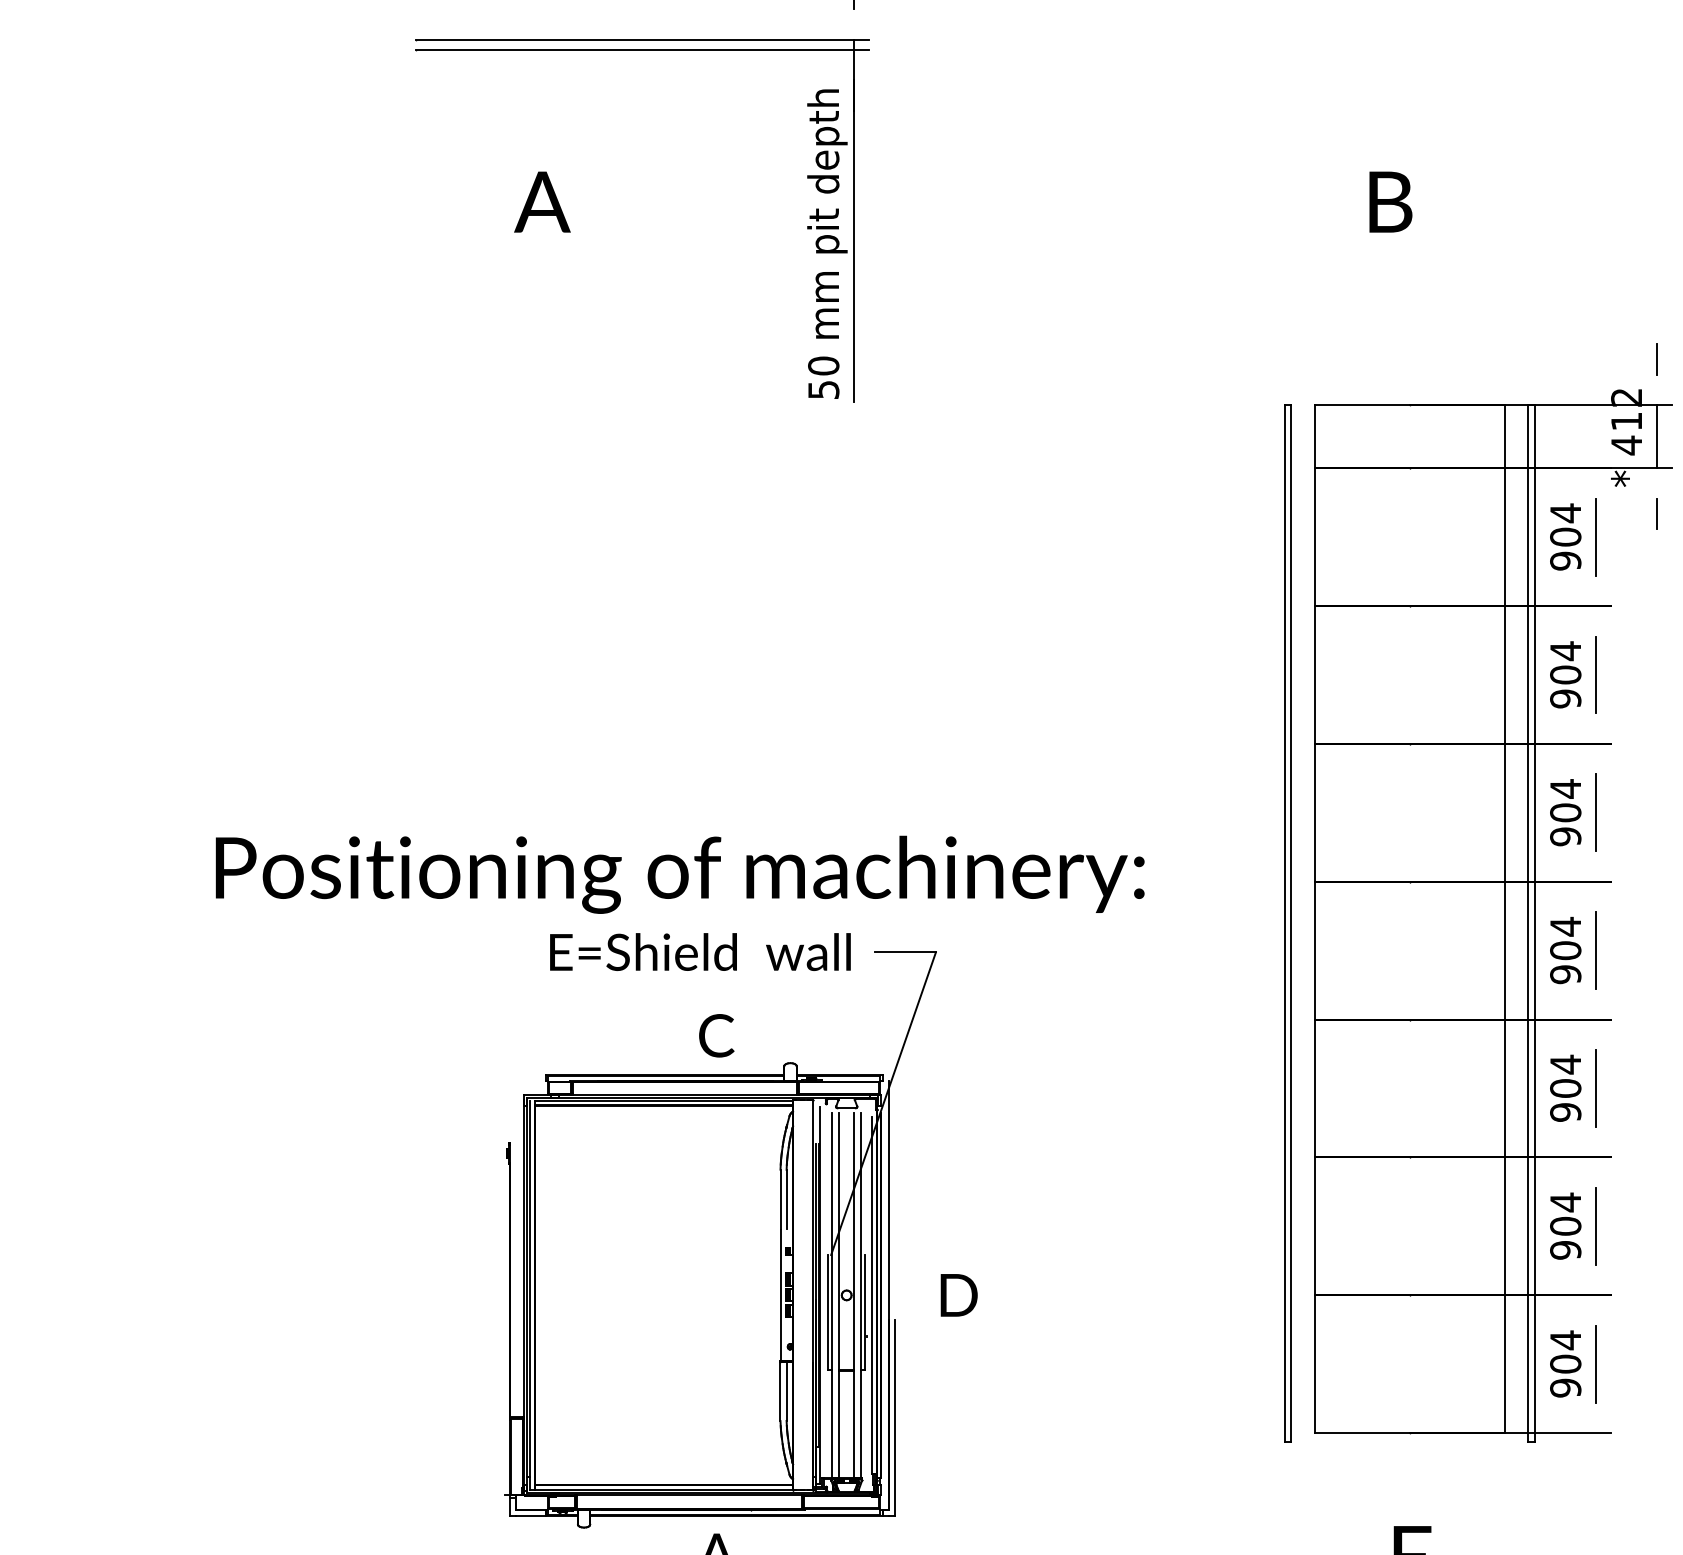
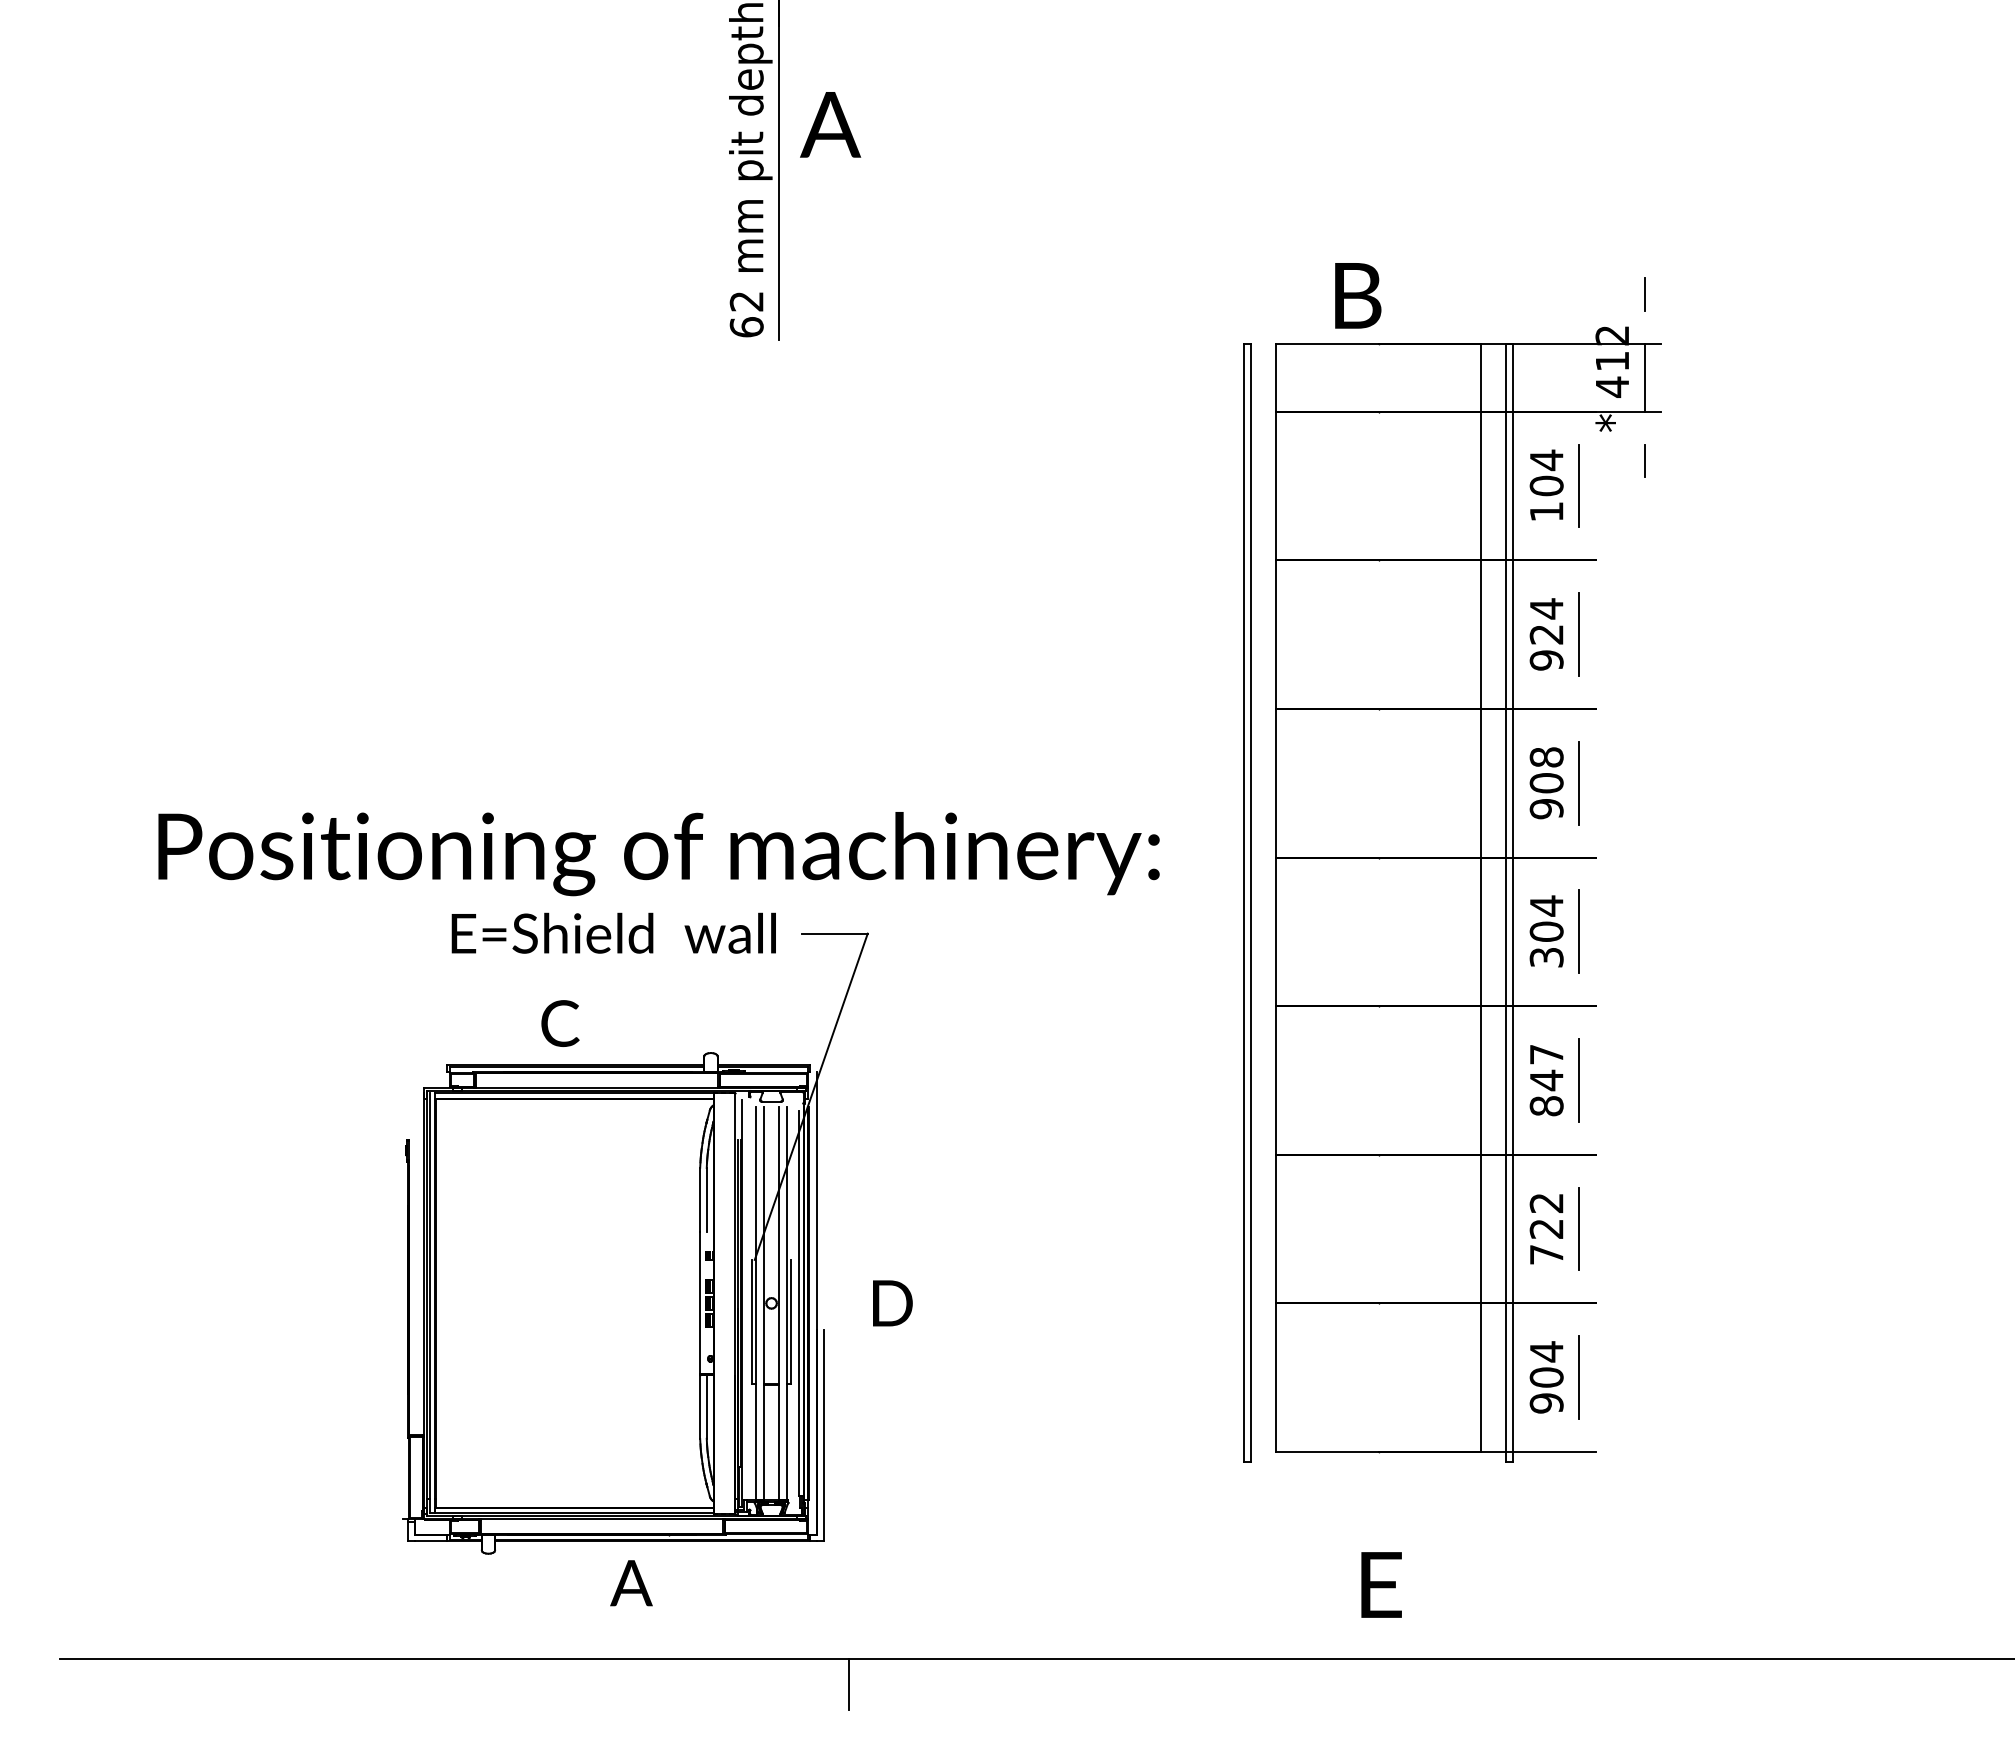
text: (542, 201) -> (830, 124), moved
text: (1391, 201) -> (1358, 295), moved
text: (823, 378) -> (746, 314), 50 -> 62
text: (1565, 560) -> (1546, 511), 904 -> 104
text: (1565, 674) -> (1546, 634), 904 -> 924
text: (1565, 789) -> (1546, 757), 904 -> 908
text: (679, 875) -> (658, 854), moved
text: (1565, 974) -> (1546, 957), 904 -> 304
text: (716, 1035) -> (560, 1023), moved
text: (1565, 1088) -> (1546, 1080), 904 -> 847
text: (1565, 1225) -> (1546, 1228), 904 -> 722

